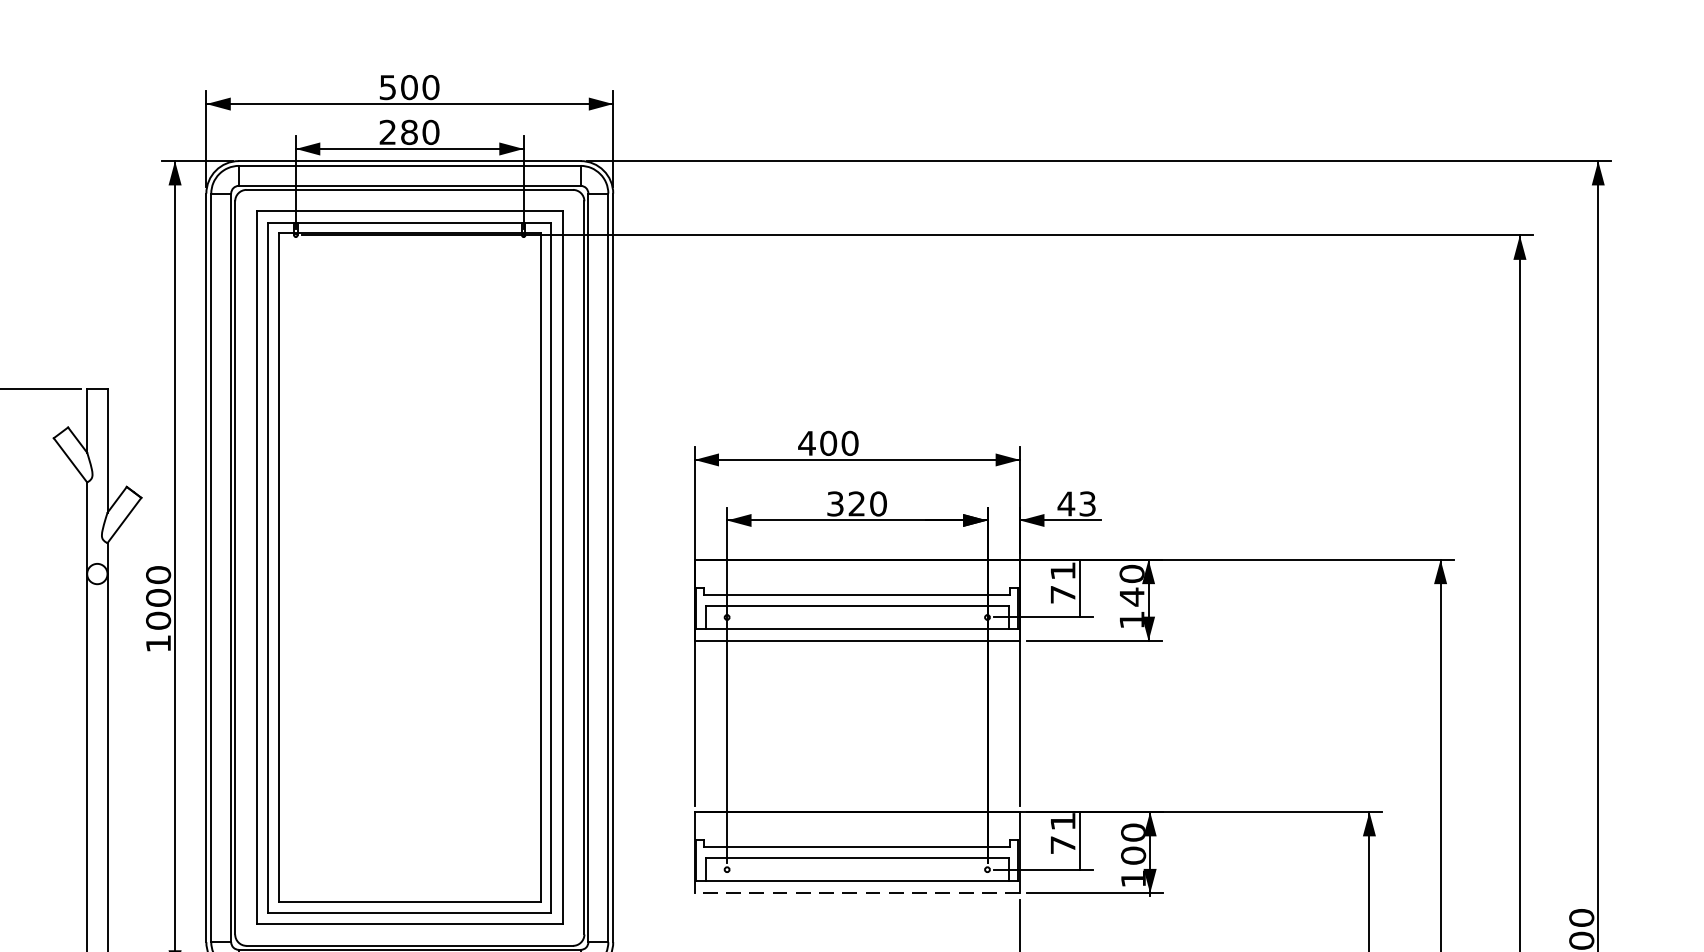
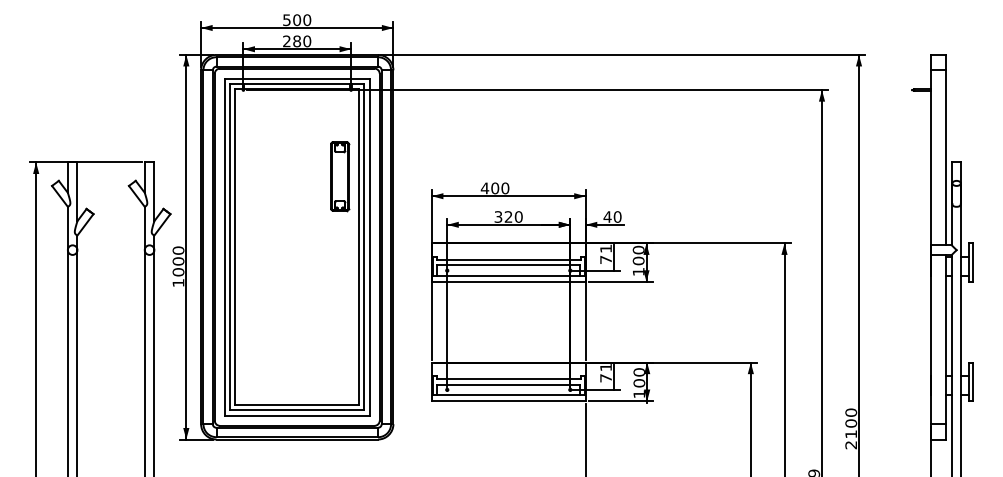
part: (501, 418) -> (340, 176), added
text: (1087, 502) -> (617, 216), 43 -> 40
text: (1131, 595) -> (638, 260), 140 -> 100
line: (856, 894) -> (508, 401), dashed -> solid

